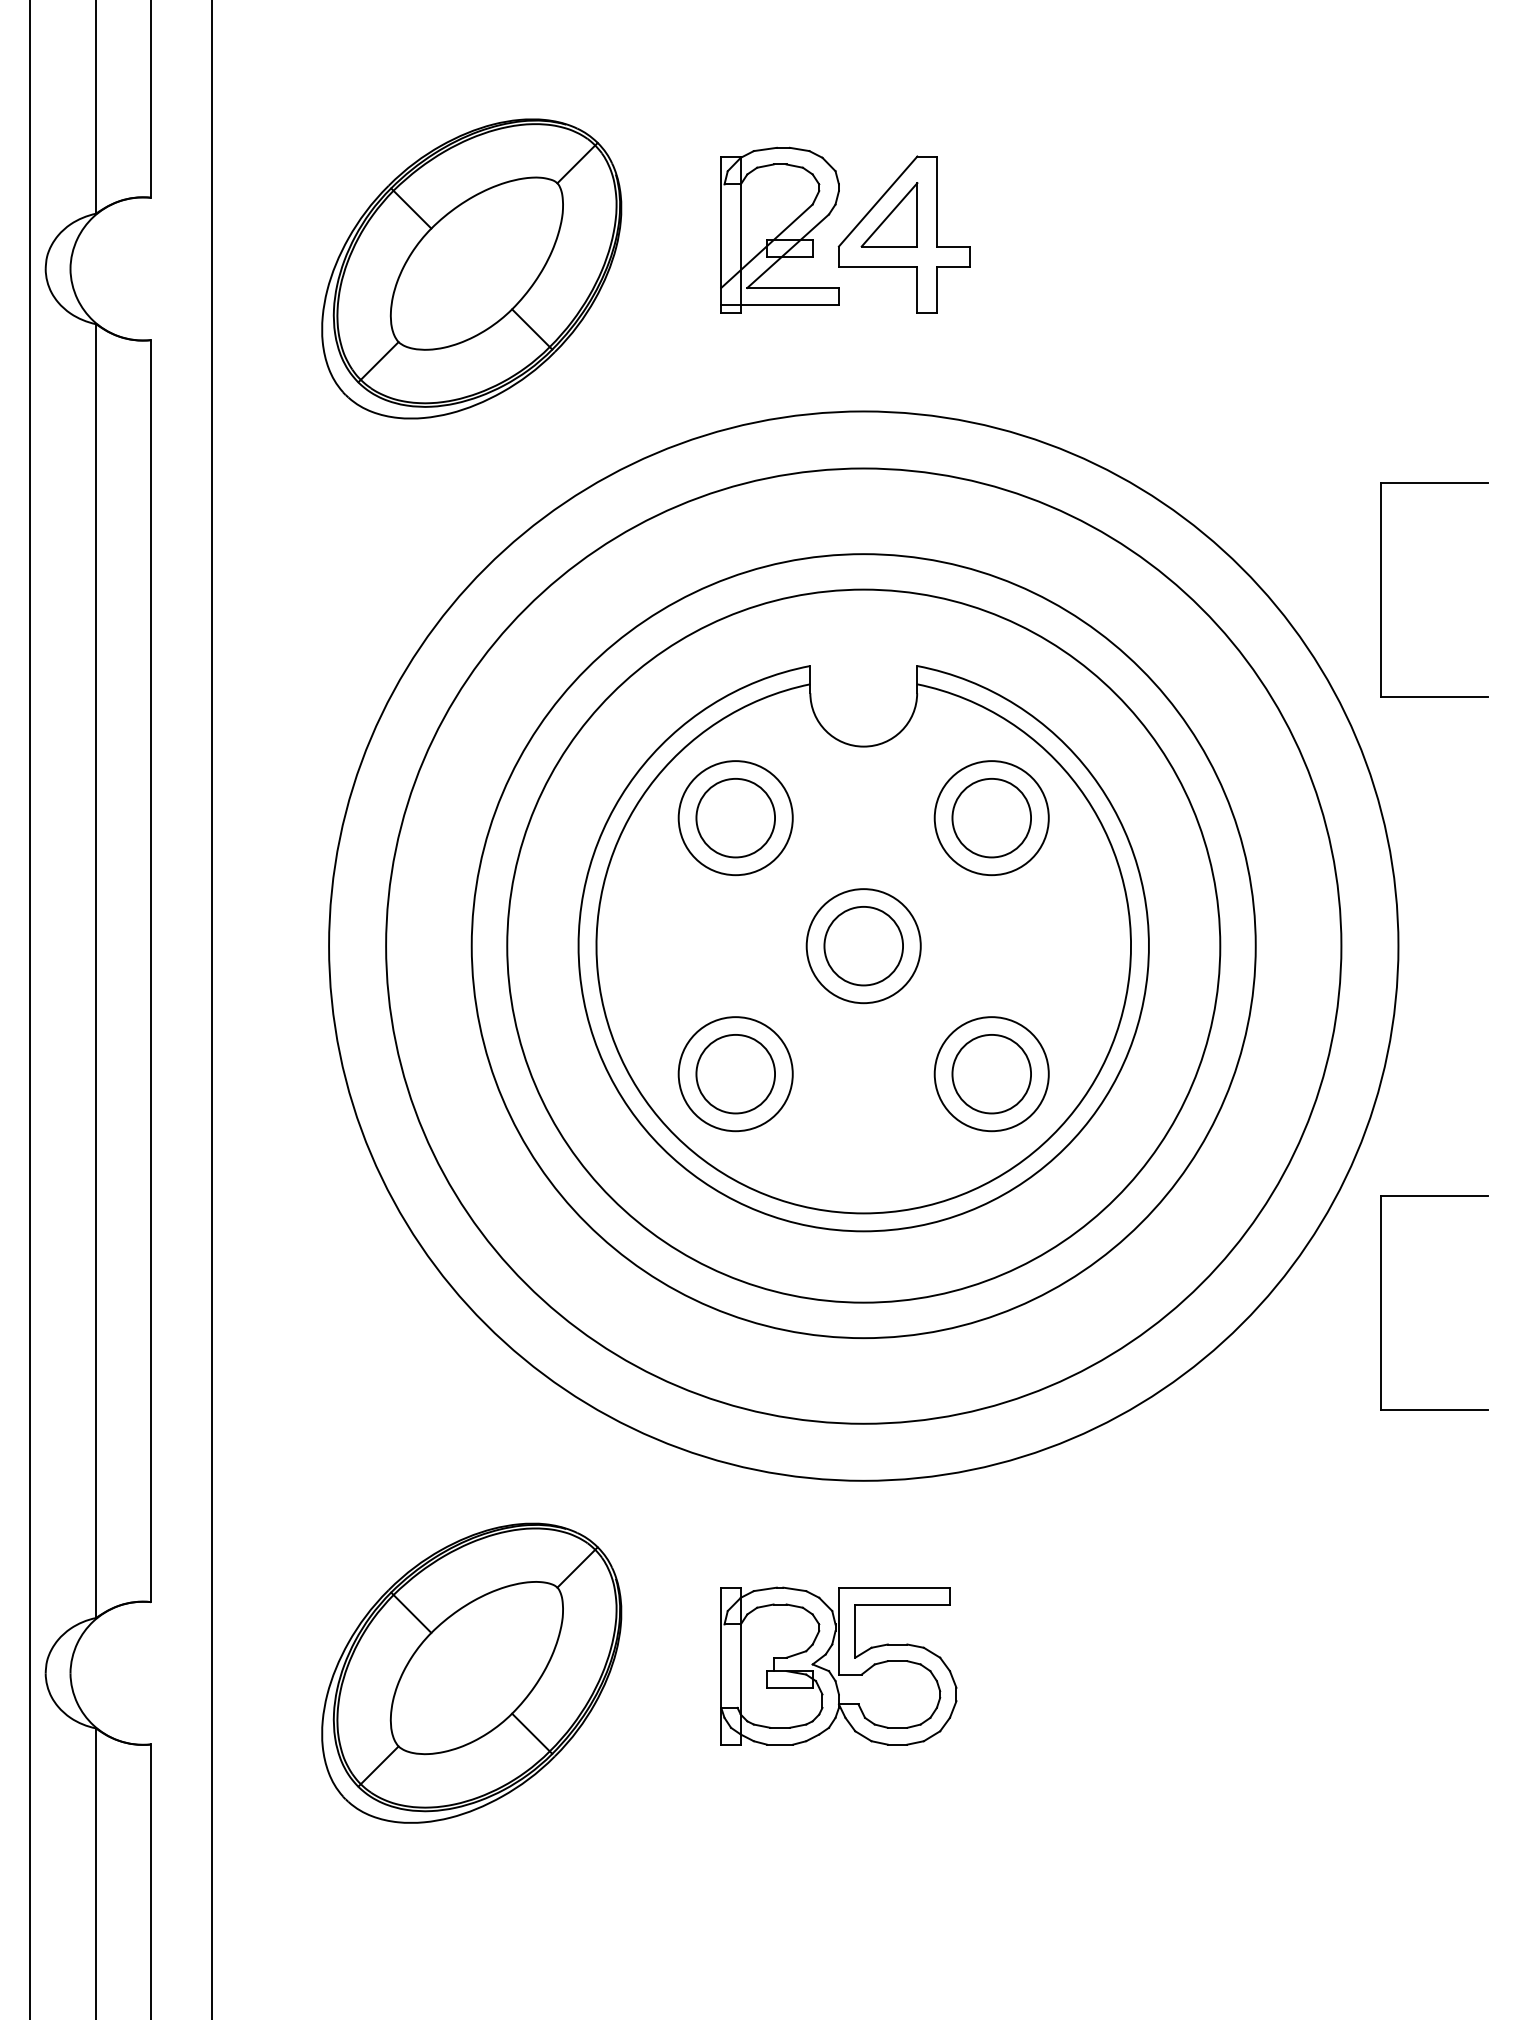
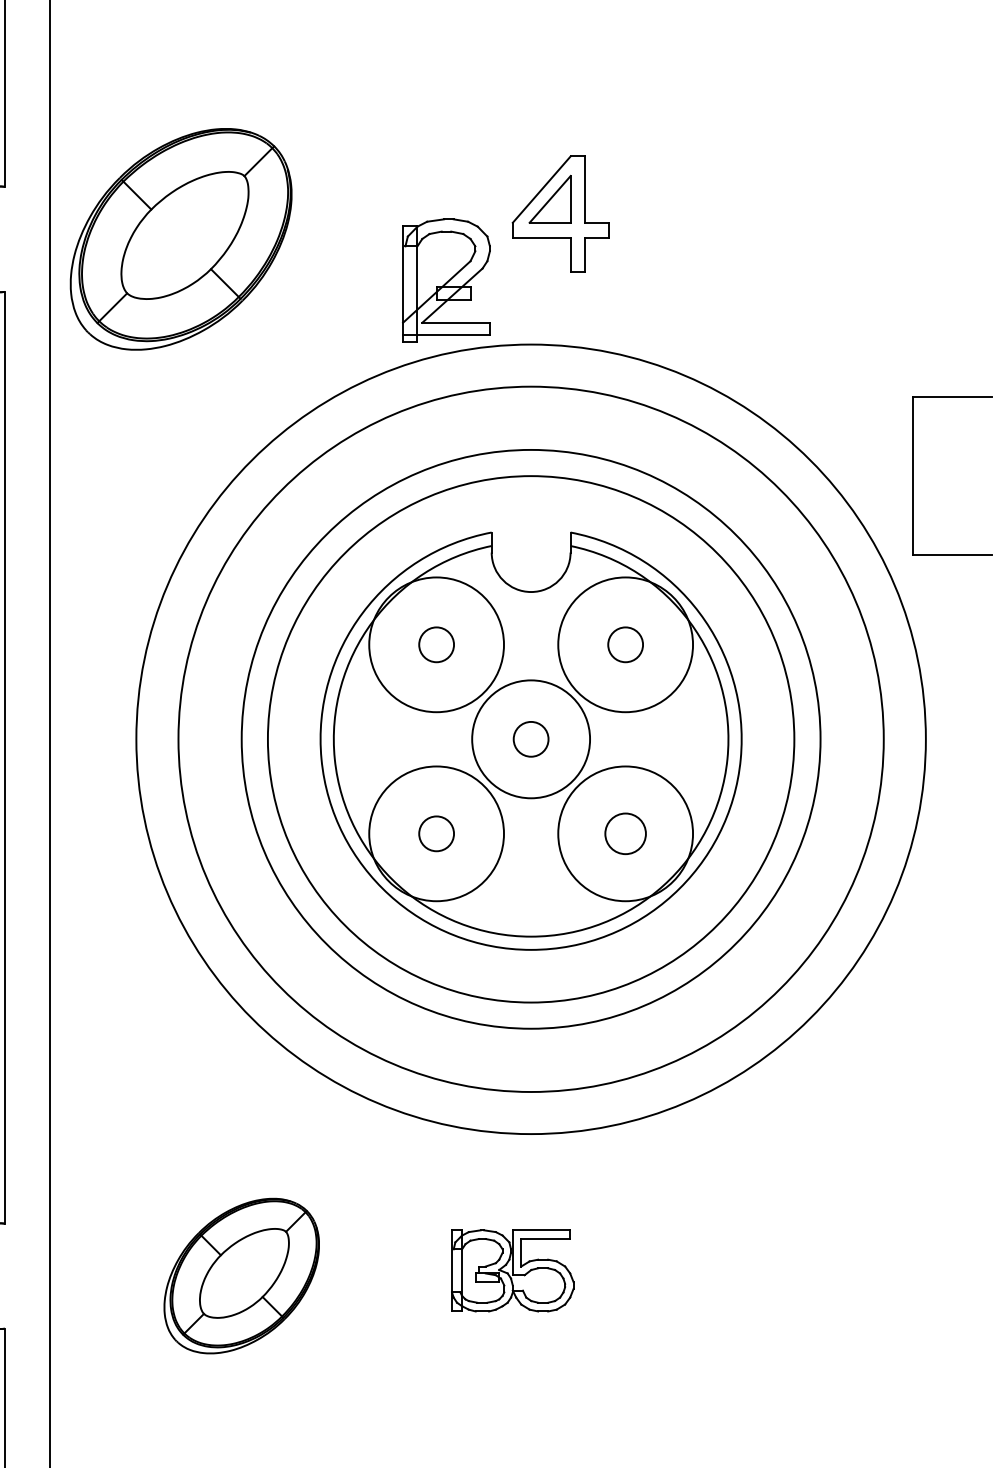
part: (779, 229) -> (446, 279), moved
part: (471, 268) -> (180, 239), moved
circle: (735, 817) -> (436, 644), size x0.6
circle: (991, 817) -> (625, 644), size x0.6
circle: (735, 818) -> (436, 645), size x1.6
circle: (991, 818) -> (625, 645), size x1.6
circle: (863, 945) -> (530, 738), size x0.6
circle: (863, 946) -> (530, 739), size x1.4
circle: (735, 1073) -> (436, 833), size x0.6
circle: (991, 1073) -> (625, 833), size x0.7
circle: (735, 1074) -> (436, 834), size x1.6
circle: (991, 1074) -> (625, 834), size x1.6
part: (1381, 1302) -> (913, 1002), removed
part: (838, 1665) -> (512, 1270), size x0.7
part: (471, 1672) -> (241, 1275), size x0.7

